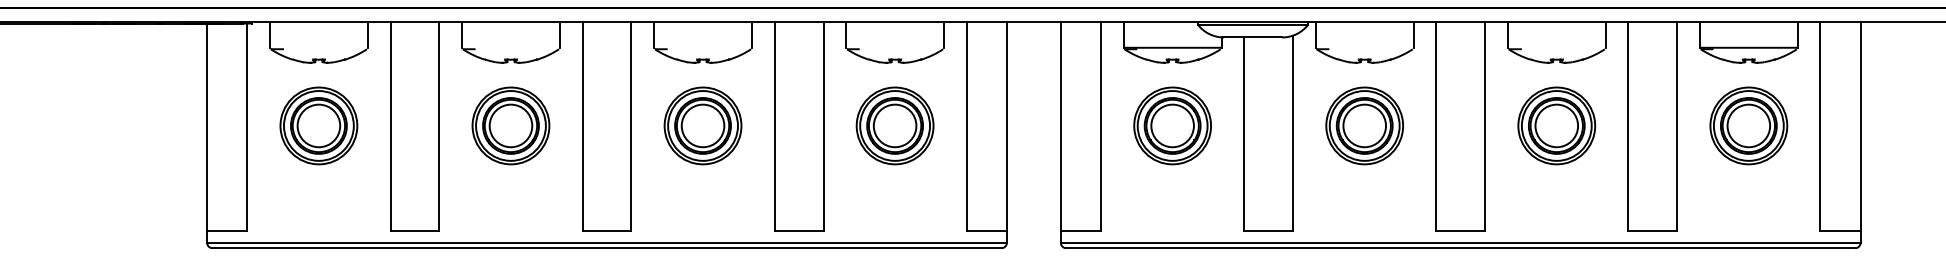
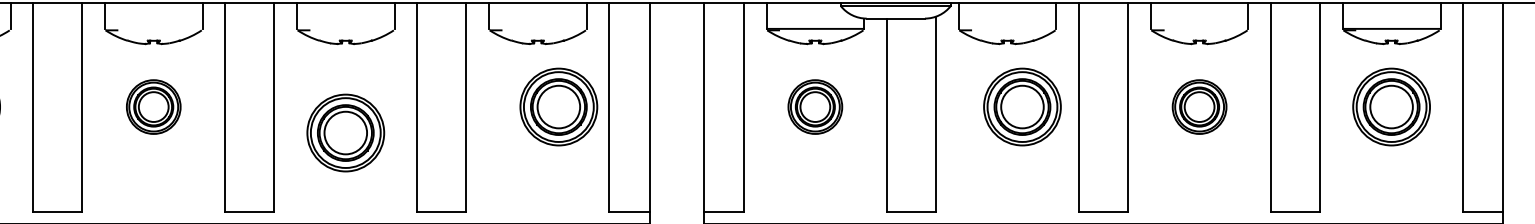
part: (510, 125) -> (153, 106), size x0.7
part: (702, 125) -> (345, 132), moved
part: (894, 125) -> (558, 106), moved
part: (1172, 125) -> (815, 106), size x0.7
part: (1364, 125) -> (1022, 106), moved
part: (1556, 125) -> (1199, 106), size x0.7

